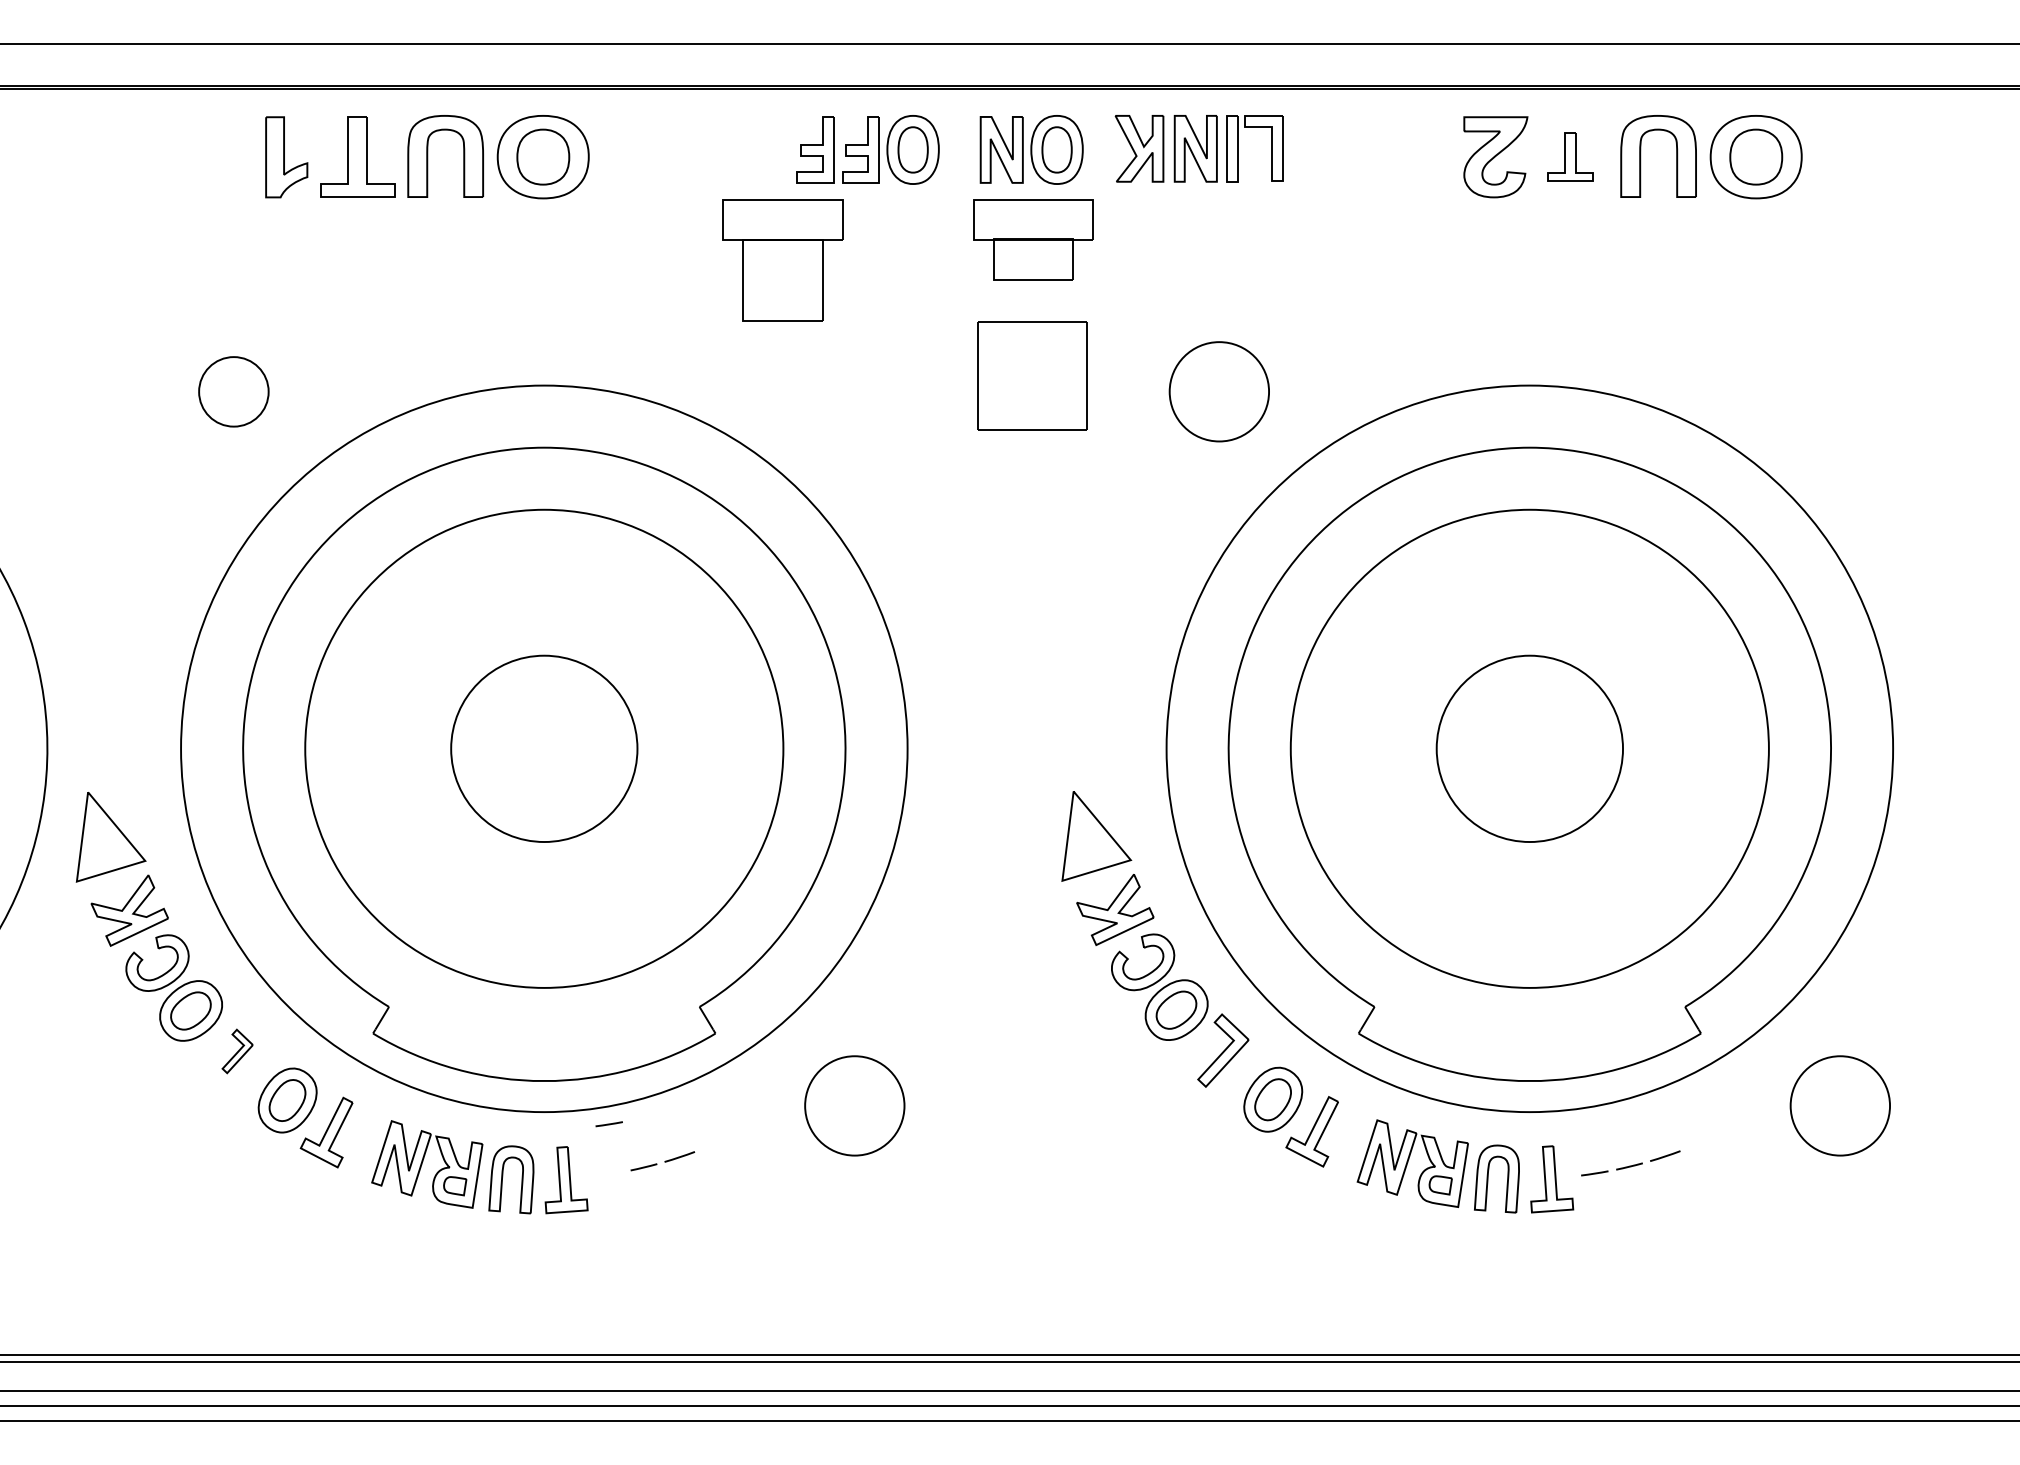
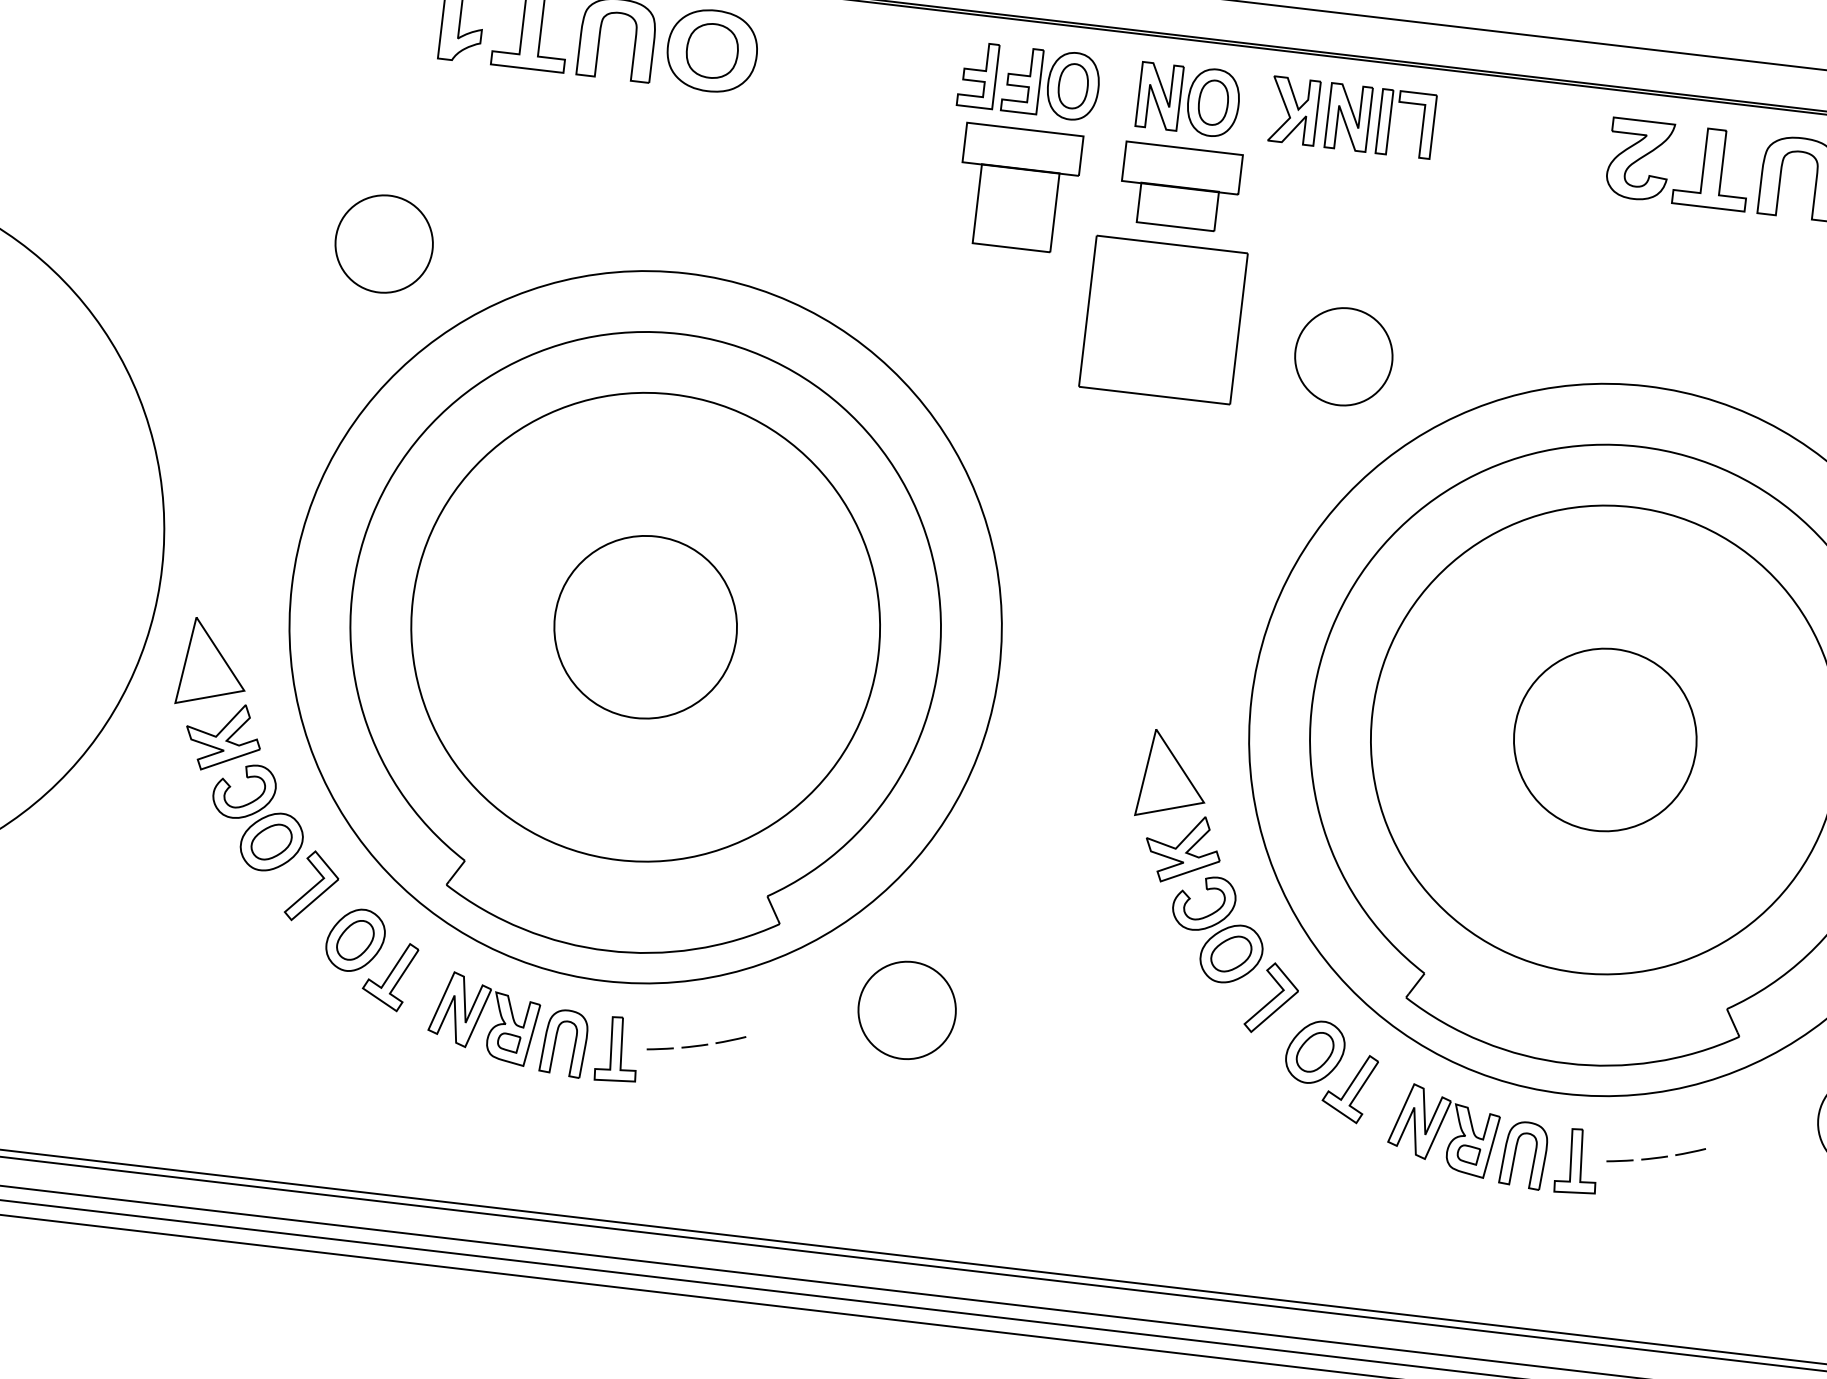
part: (1570, 156) -> (1712, 167), size x1.67
part: (782, 260) -> (1018, 188), moved
part: (1032, 375) -> (1163, 319), size x1.43
part: (233, 391) -> (383, 243), size x1.43
part: (237, 1051) -> (312, 886), size x1.67
line: (608, 1124) -> (659, 1049), moved

